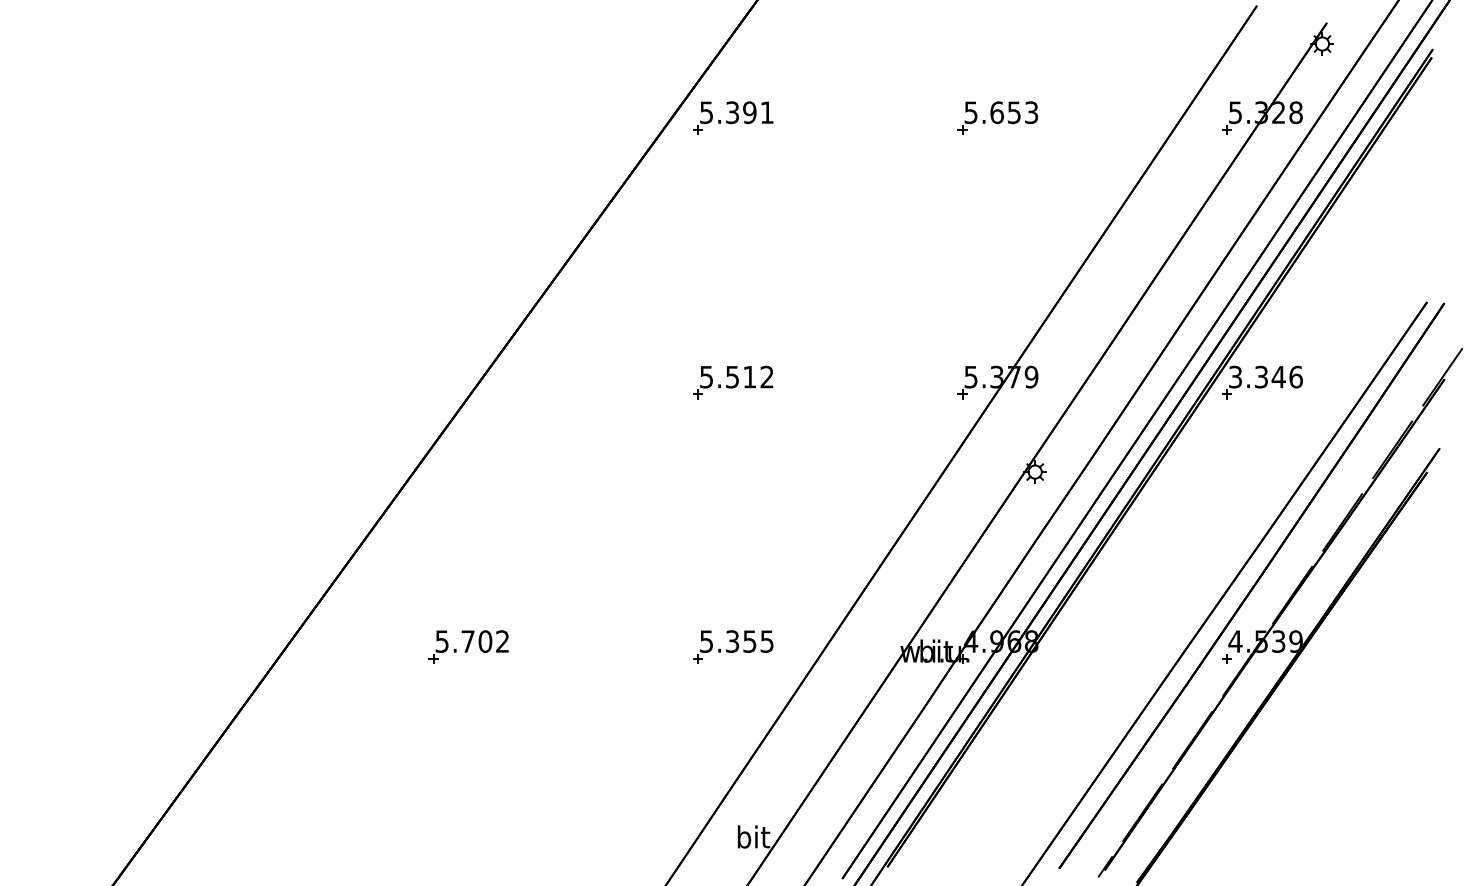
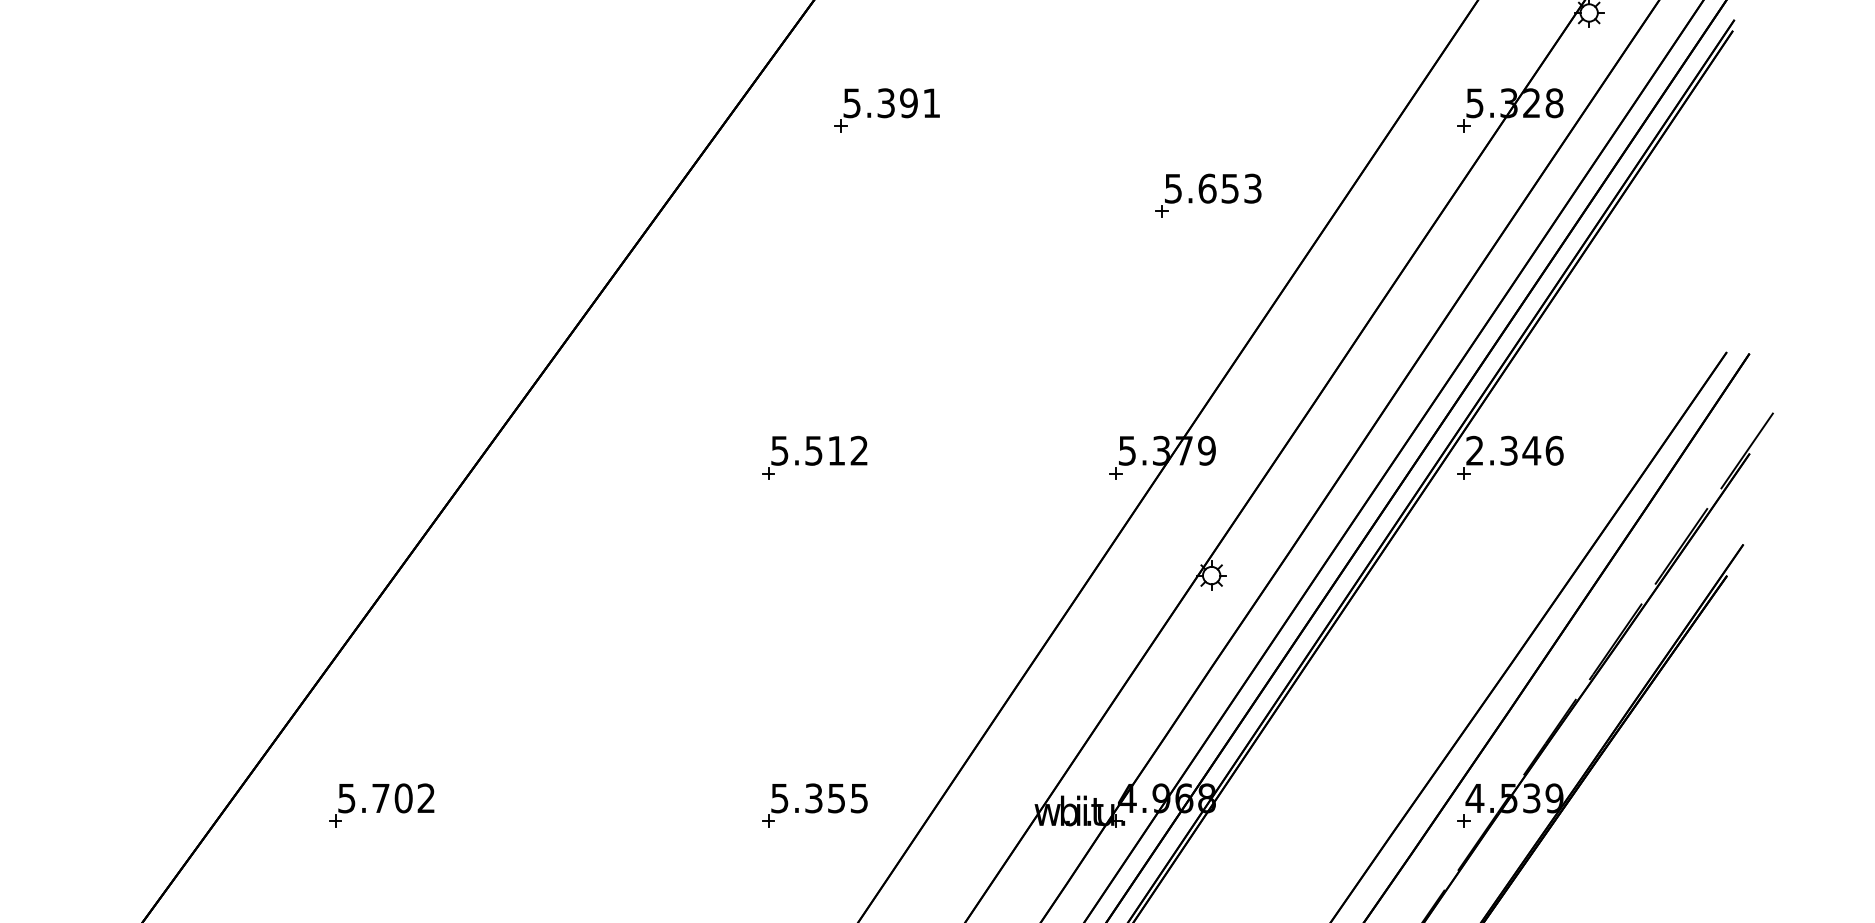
part: (733, 117) -> (887, 109), moved
part: (997, 117) -> (1208, 194), moved
text: (1235, 377) -> (1474, 451), 3.346 -> 2.346
part: (468, 646) -> (381, 804), moved

